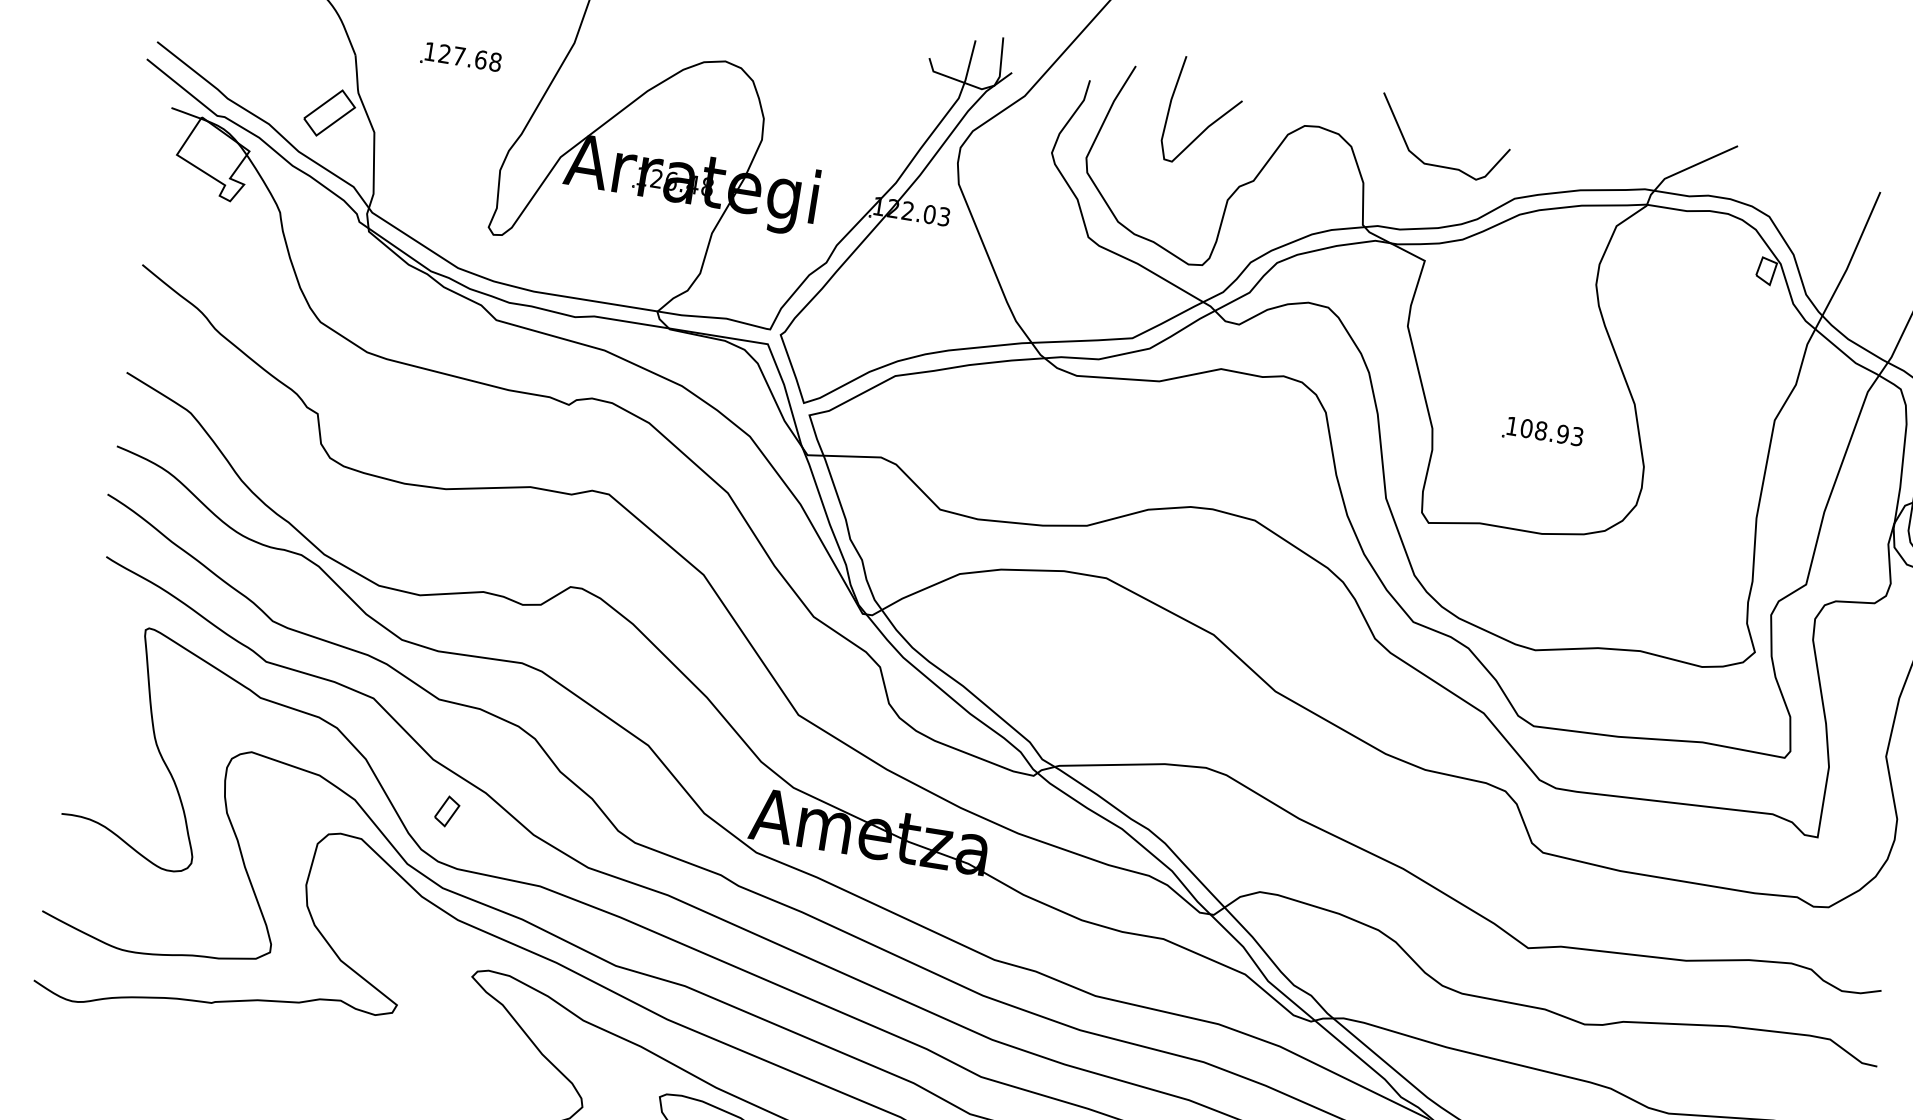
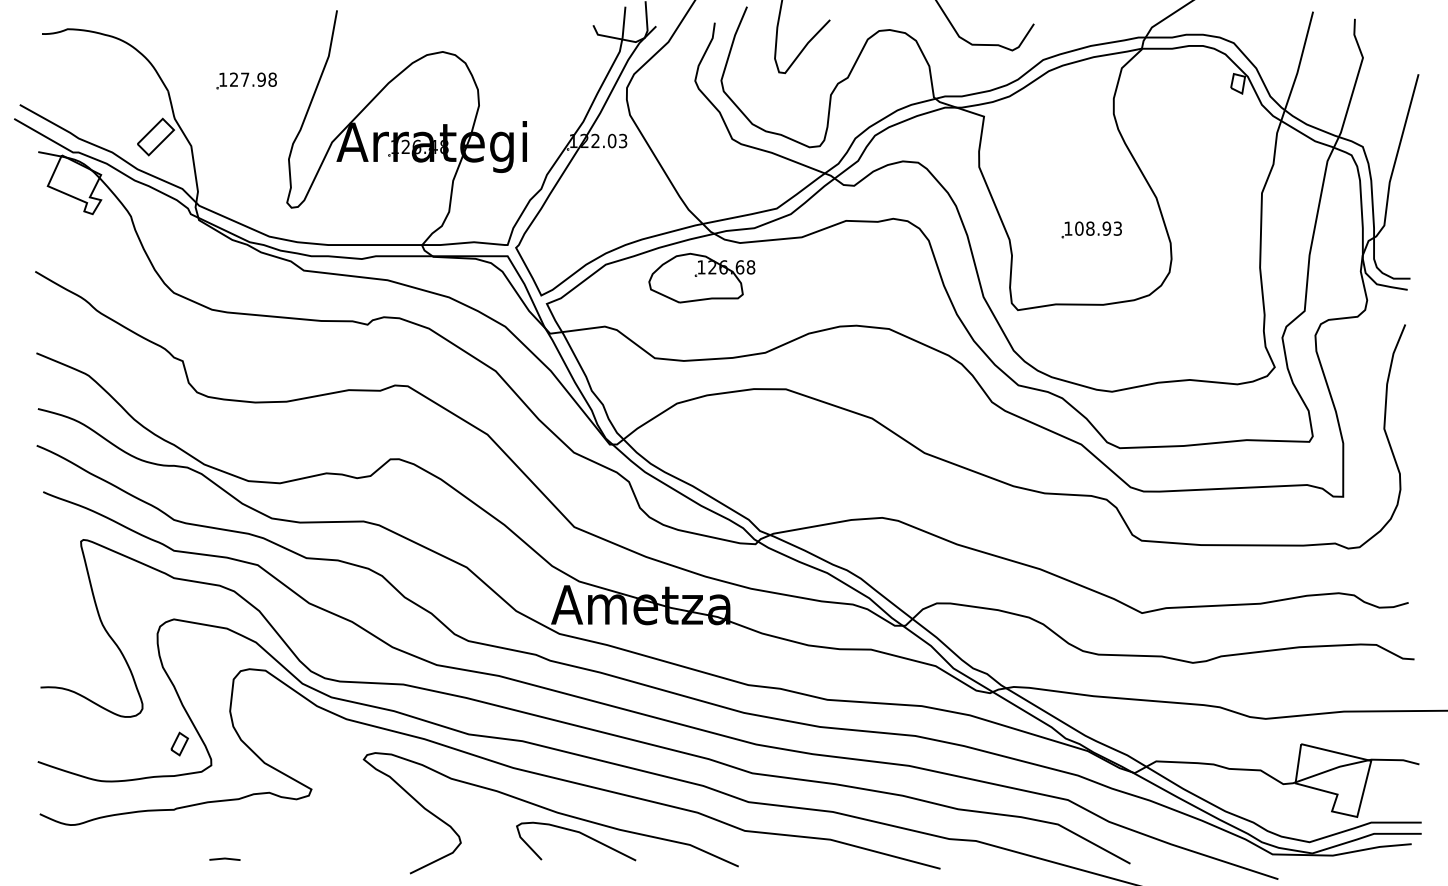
text: (480, 59) -> (261, 79), 127.68 -> 127.98
part: (1018, 413) -> (701, 277), added
part: (447, 810) -> (179, 743), moved
line: (267, 1077) -> (224, 858), added

